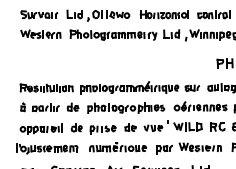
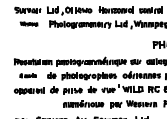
part: (40, 33) -> (28, 23), size x0.6
part: (39, 107) -> (28, 75), size x0.6
part: (47, 148) -> (33, 104), removed

